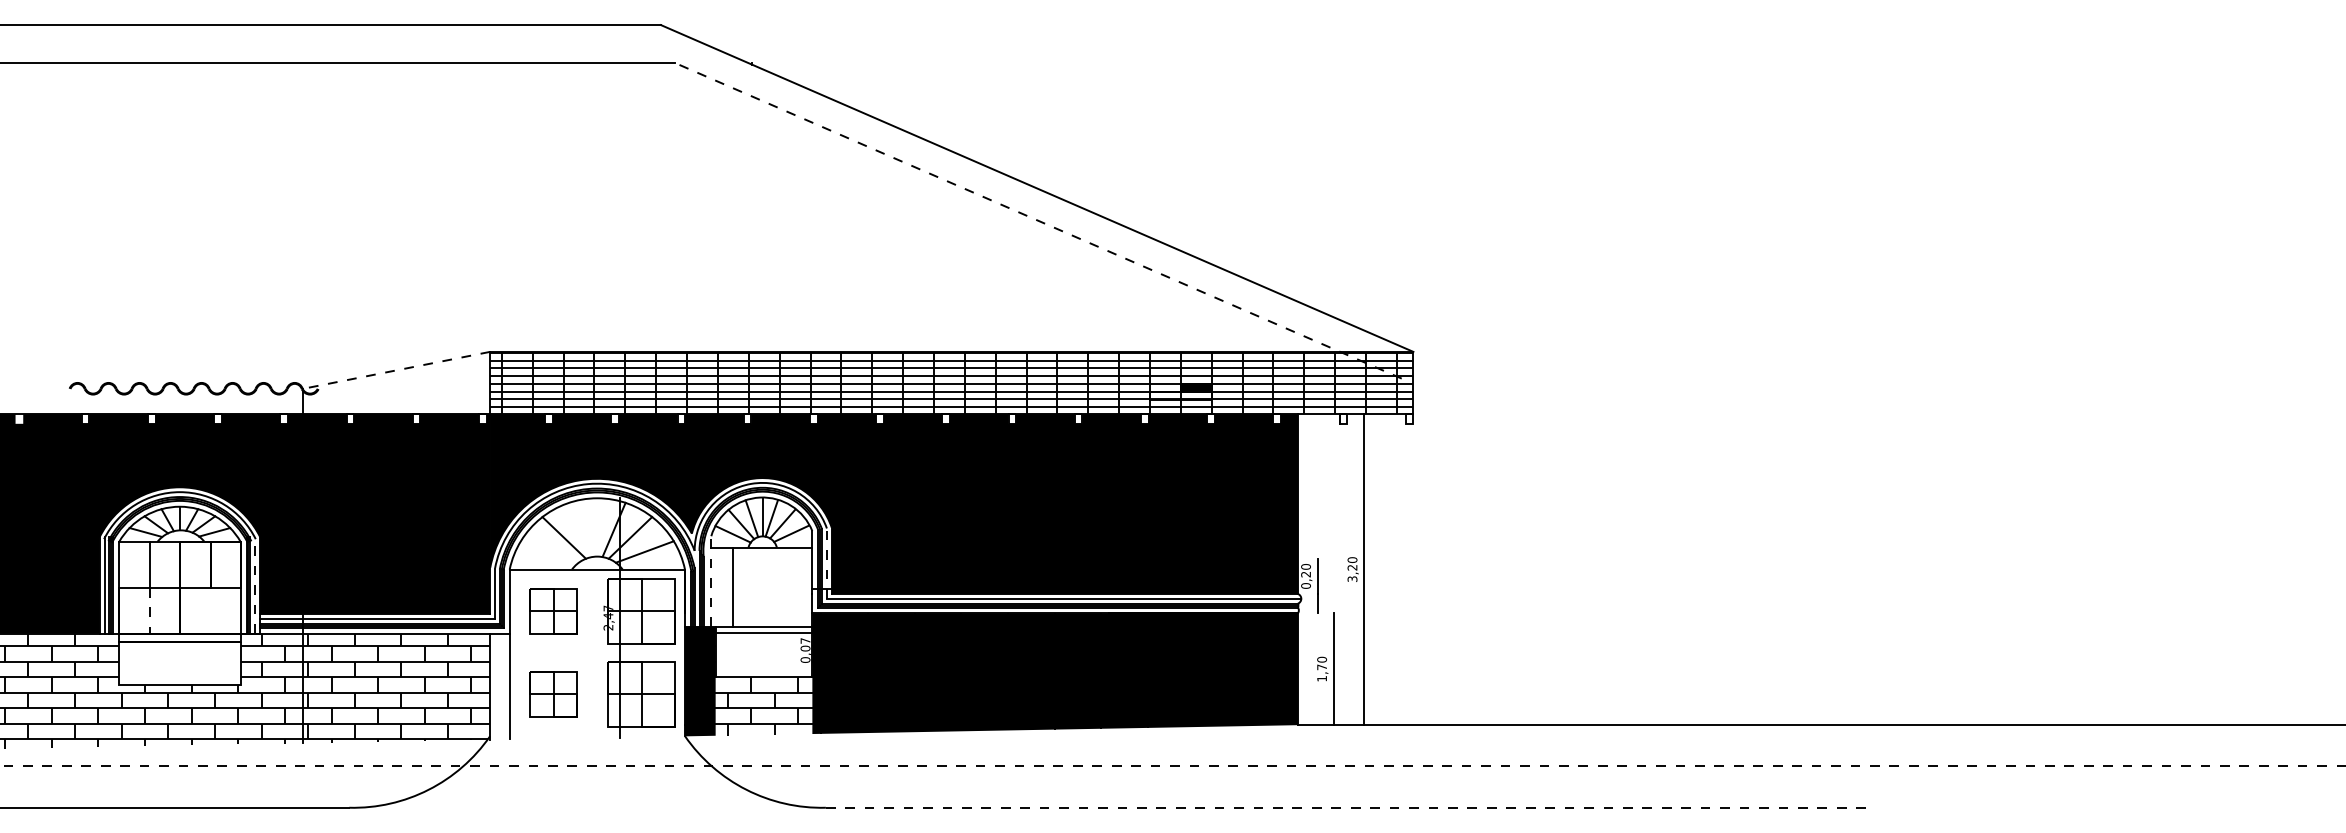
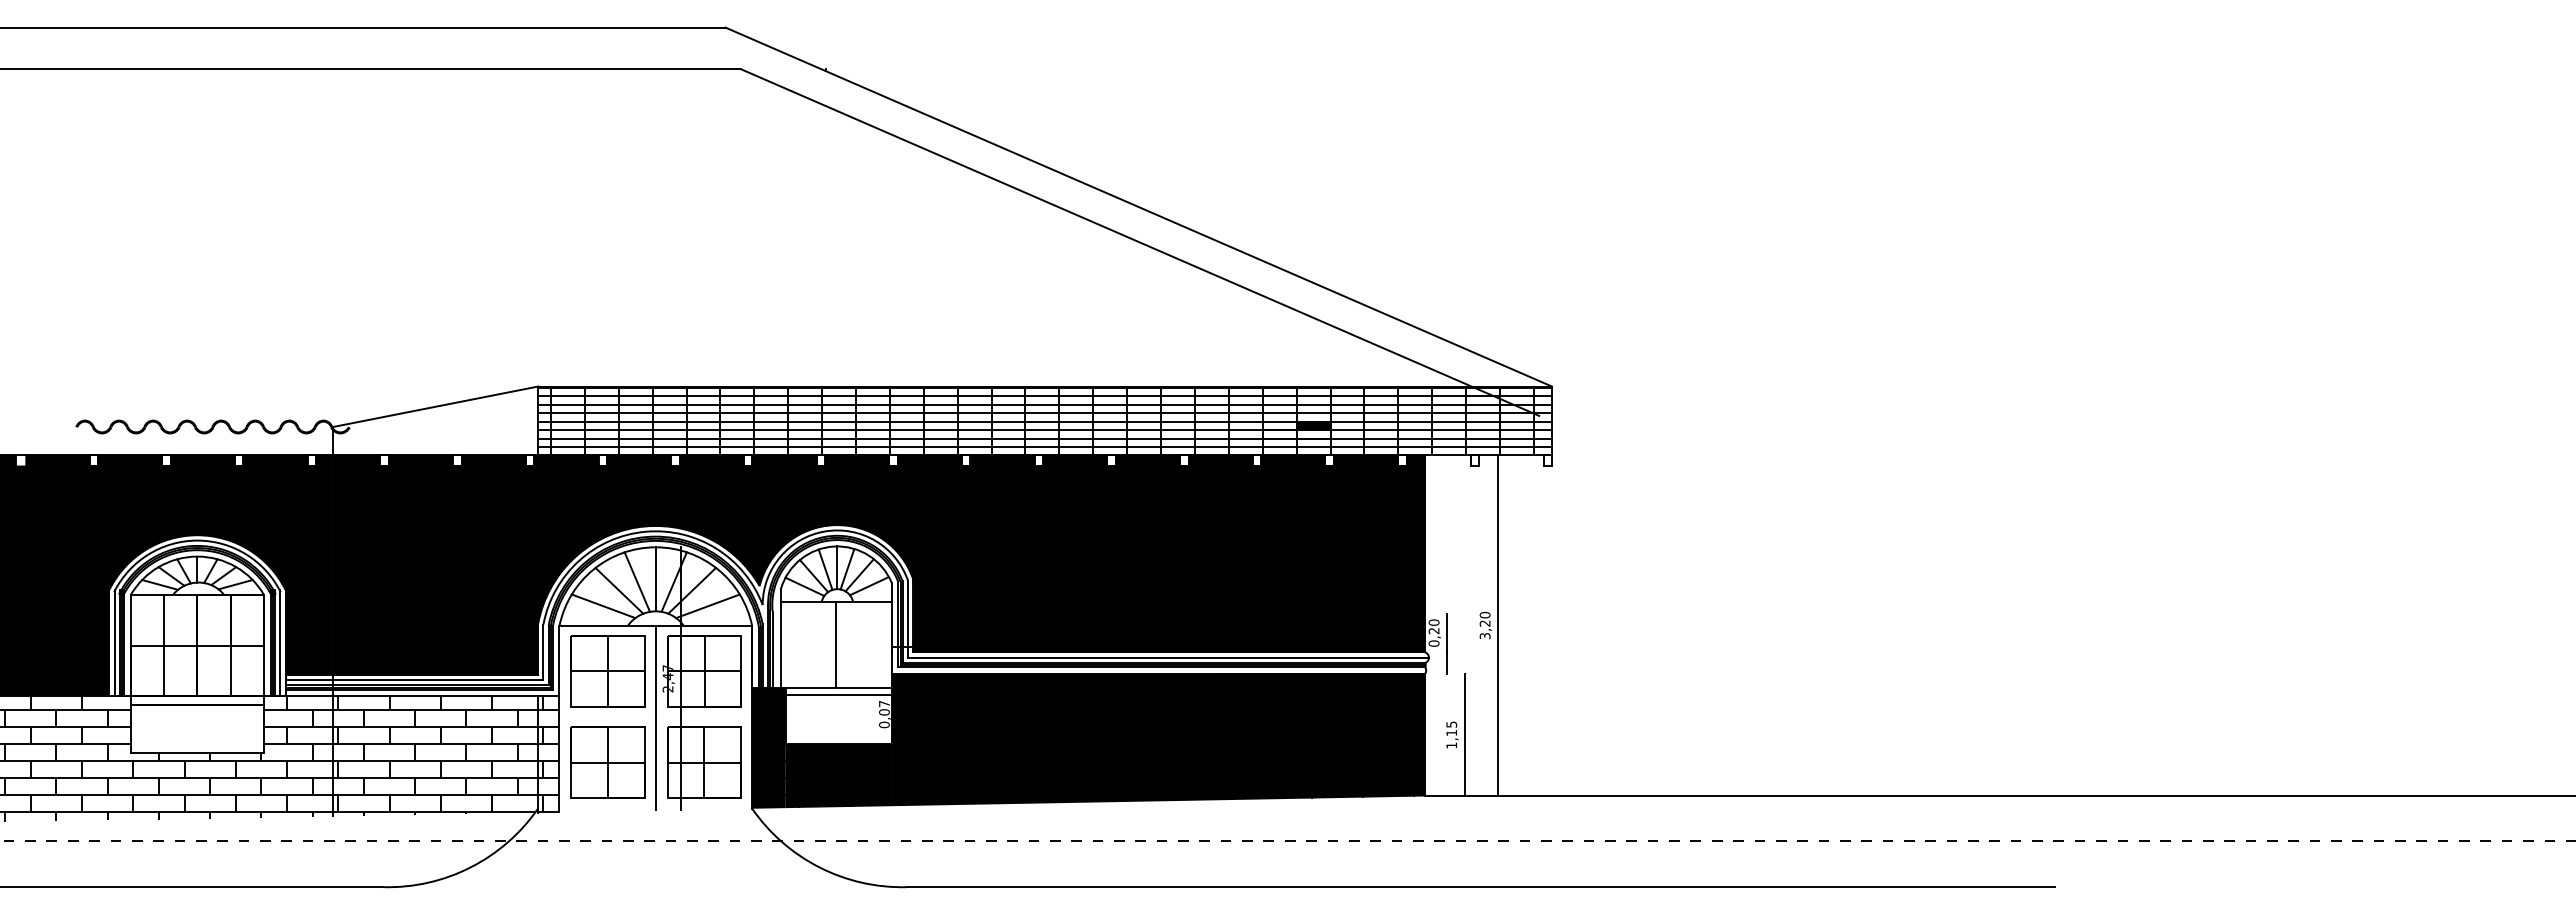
line: (1037, 220) -> (1139, 242), dashed -> solid
line: (396, 370) -> (435, 406), dashed -> solid
line: (597, 527) -> (655, 579), added
line: (579, 529) -> (636, 581), added
line: (549, 552) -> (603, 606), added
line: (826, 564) -> (907, 619), dashed -> solid
line: (711, 581) -> (781, 638), dashed -> solid
line: (255, 584) -> (280, 642), dashed -> solid
line: (732, 586) -> (836, 644), moved
line: (210, 610) -> (231, 670), added
line: (149, 611) -> (164, 671), dashed -> solid
part: (553, 611) -> (607, 671), size x1.43
line: (597, 653) -> (655, 717), added
text: (1321, 663) -> (1451, 728), 1,70 -> 1,15
hatch: (499, 686) -> (548, 754), added
part: (553, 694) -> (607, 762), size x1.43
fill: (763, 706) -> (838, 775), added
line: (1348, 808) -> (1480, 887), dashed -> solid

